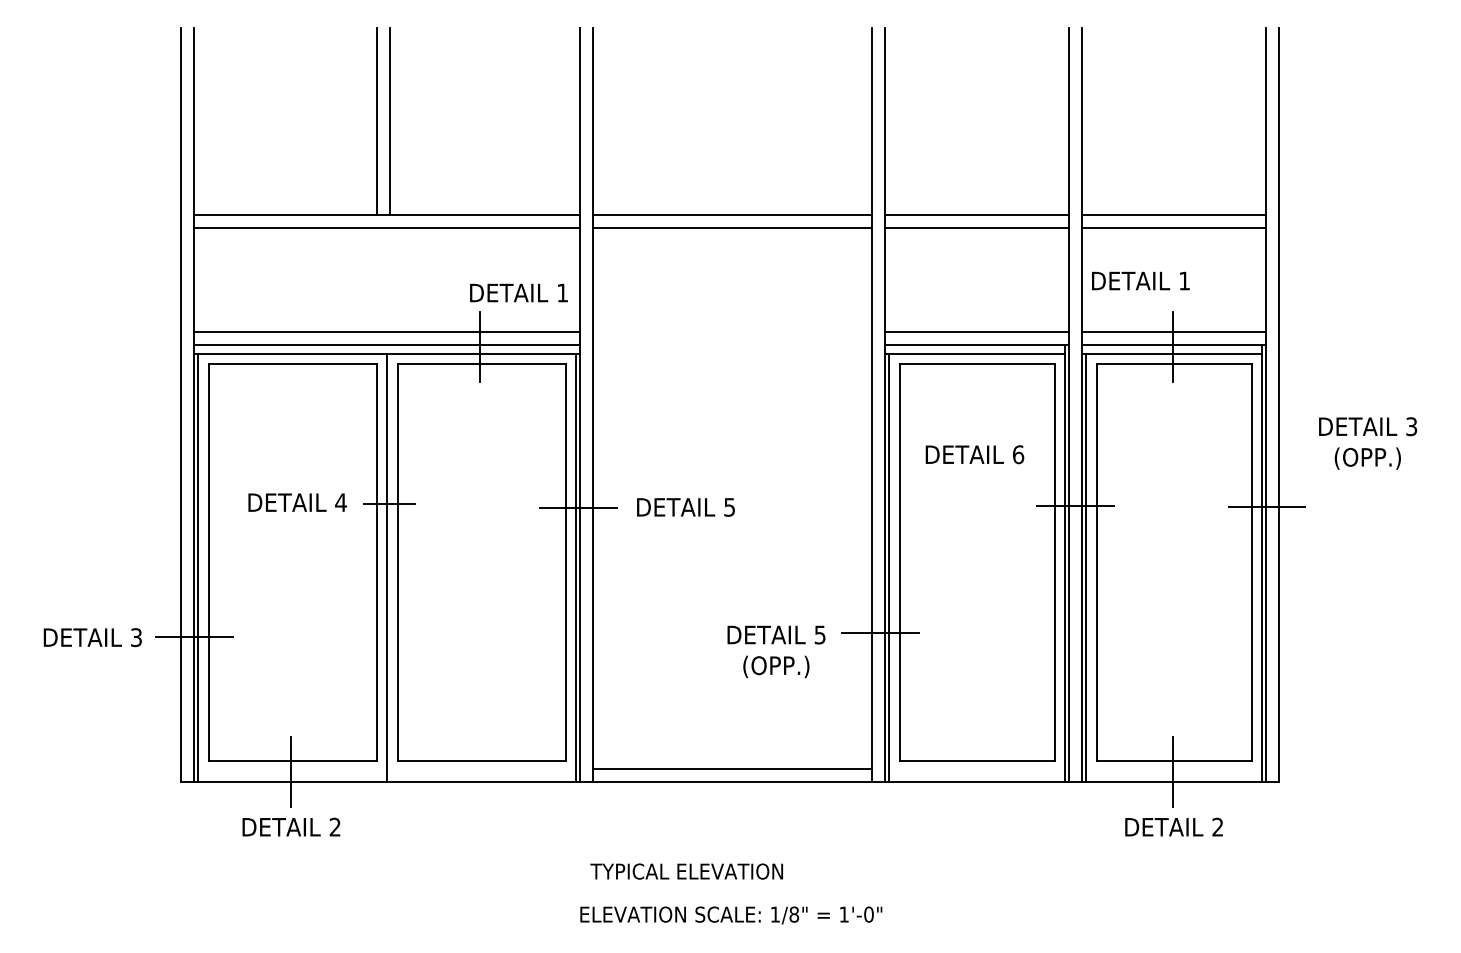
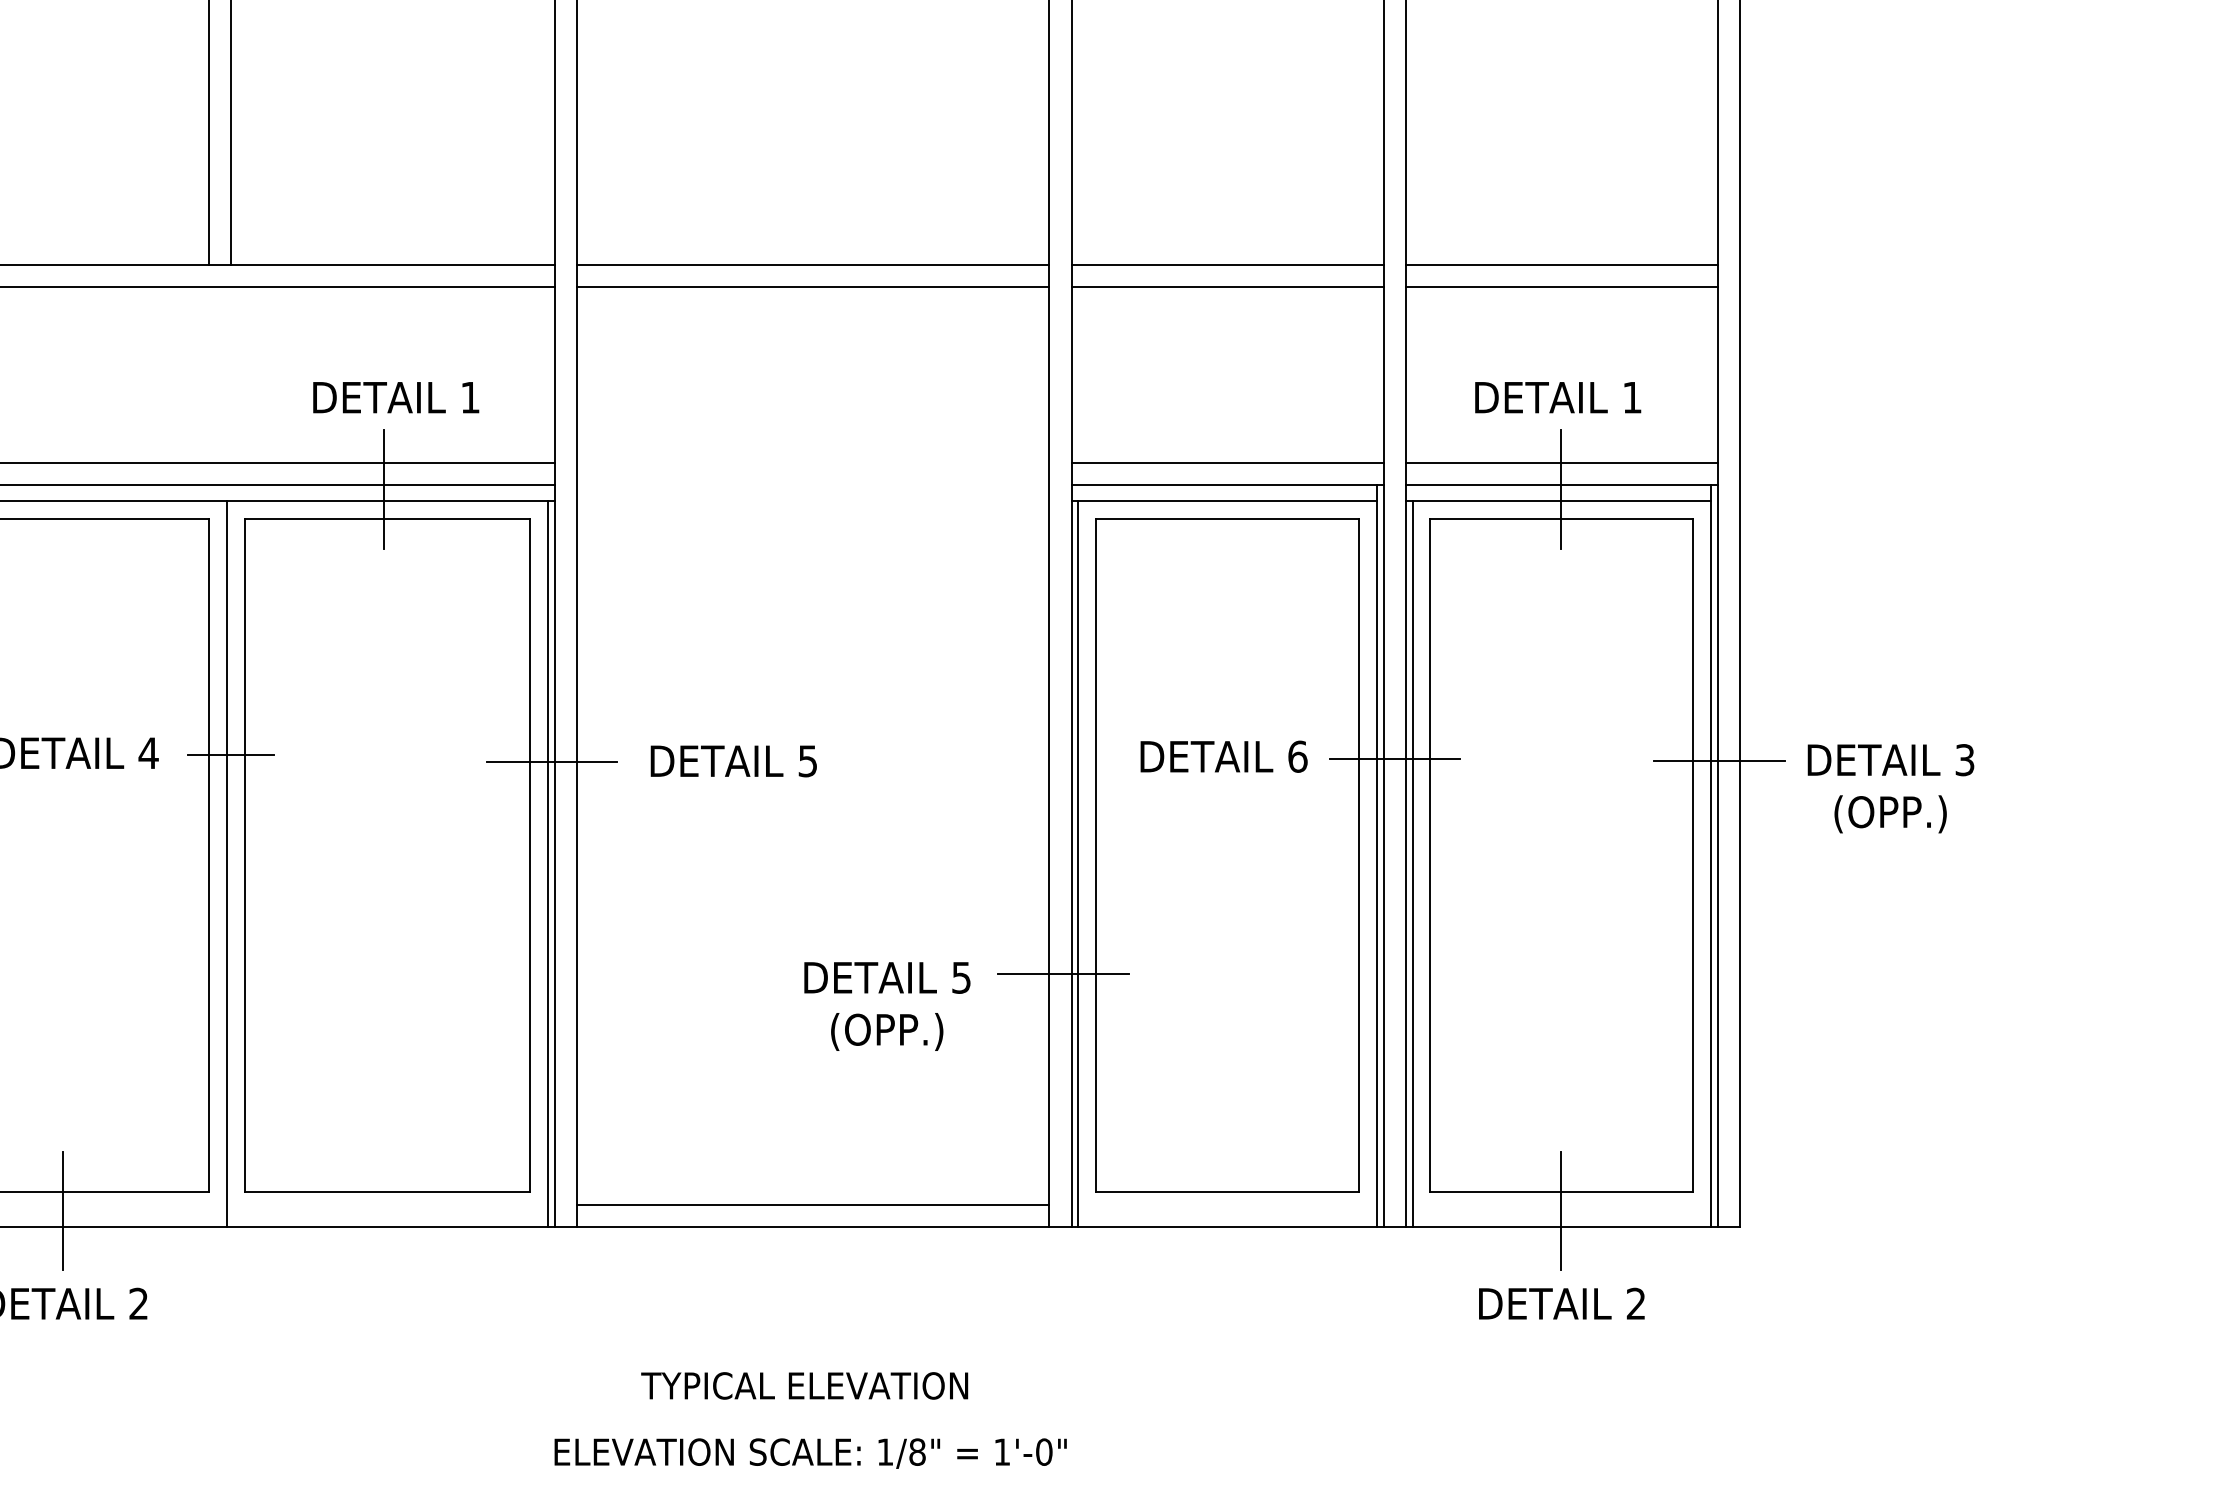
text: (1140, 280) -> (1557, 396), moved
text: (518, 292) -> (395, 396), moved
text: (1368, 443) -> (1891, 788), moved
text: (974, 454) -> (1223, 756), moved
text: (686, 871) -> (804, 1385), moved

